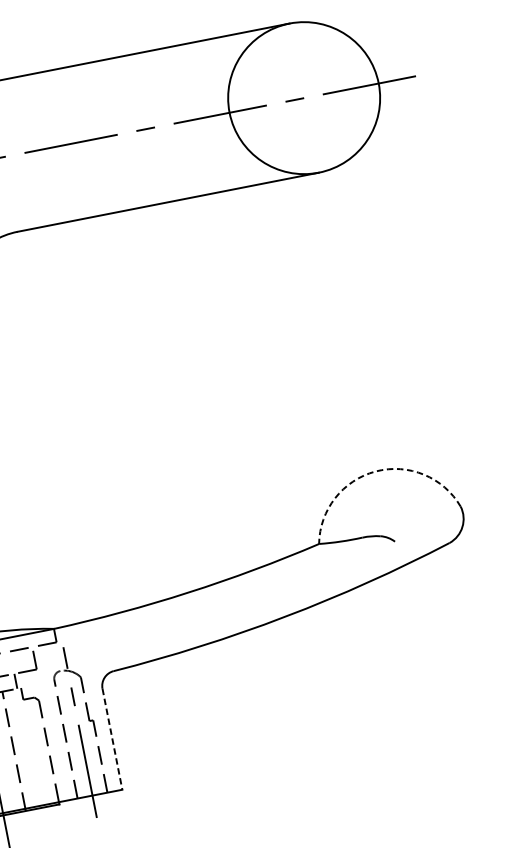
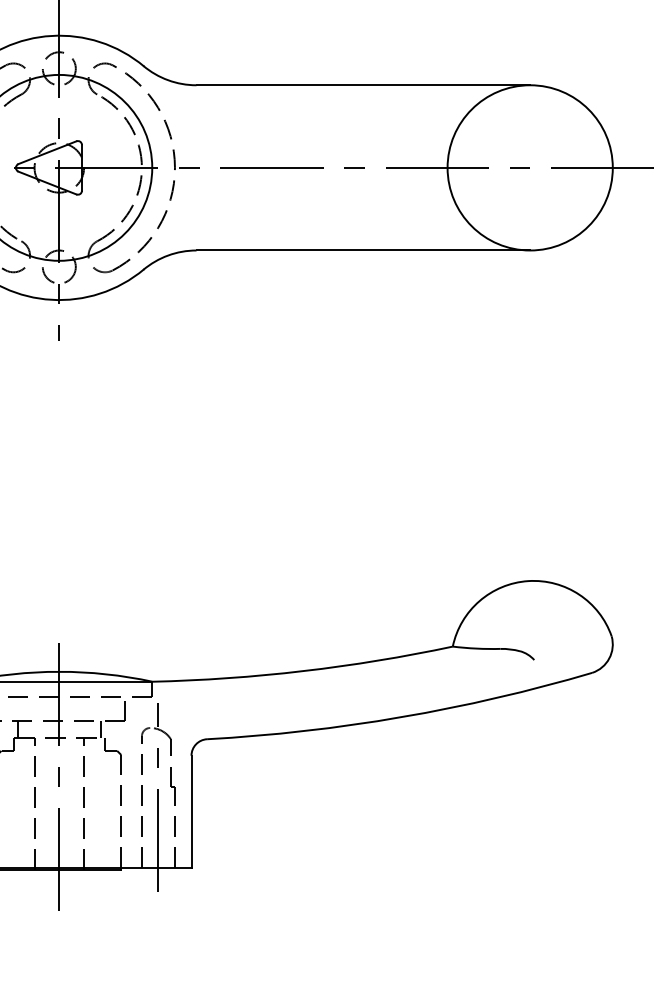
arc: (375, 471) -> (528, 581), dashed -> solid
line: (112, 739) -> (191, 811), dashed -> solid

